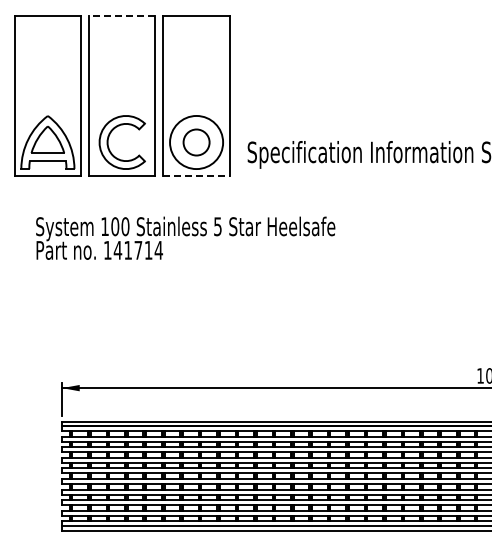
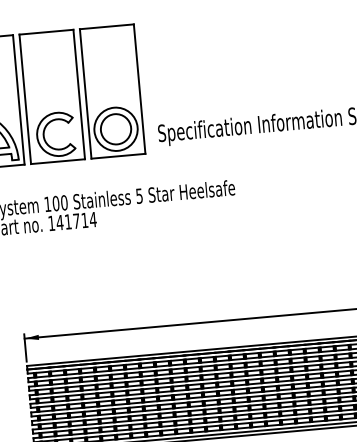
line: (121, 16) -> (45, 32), dashed -> solid
circle: (196, 142) -> (115, 129), size x1.43
line: (197, 175) -> (119, 156), dashed -> solid

